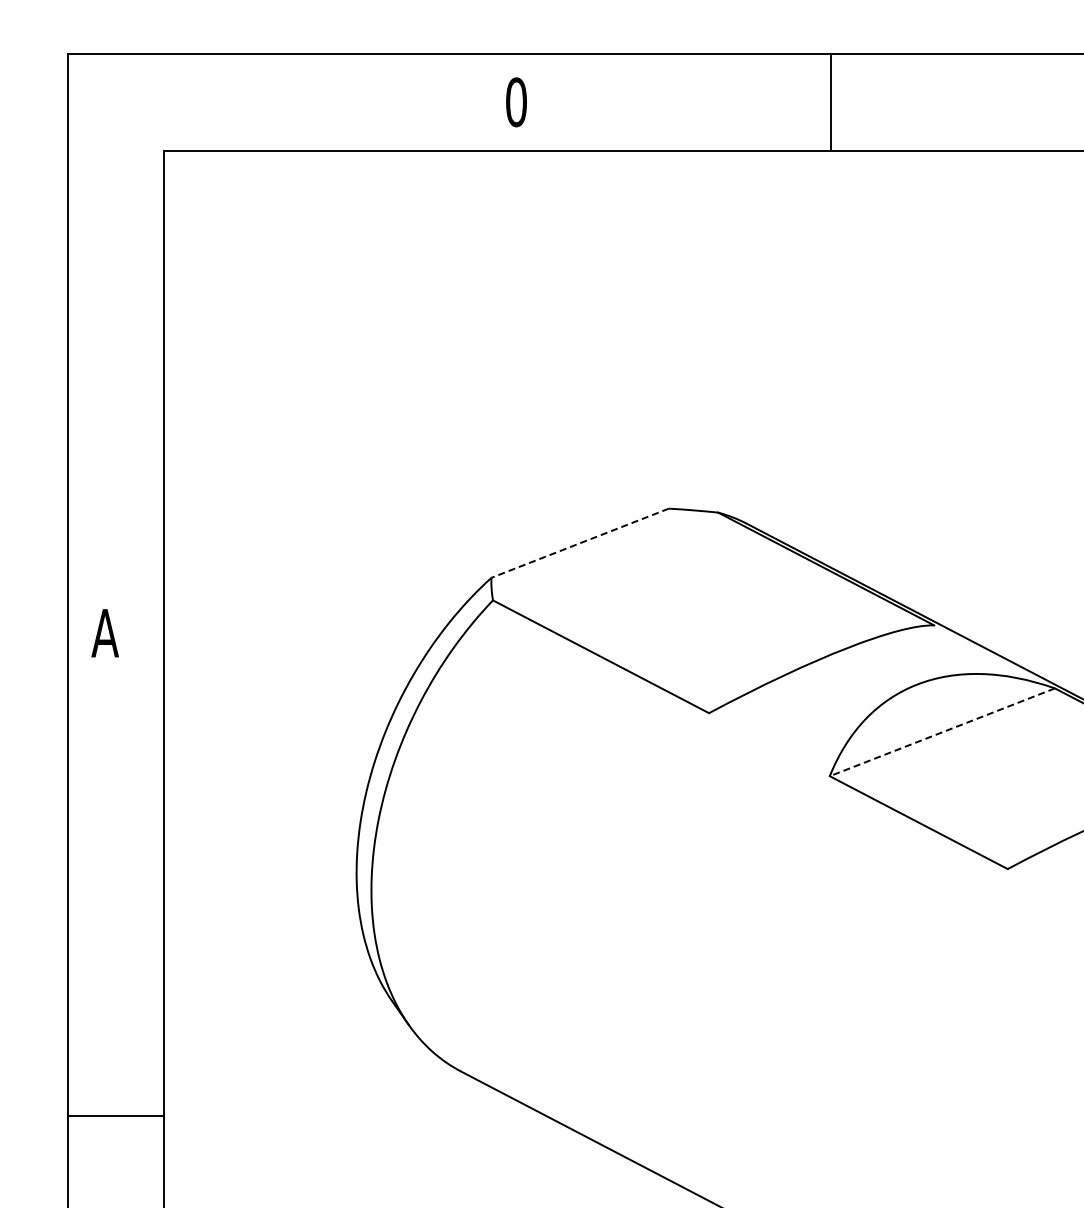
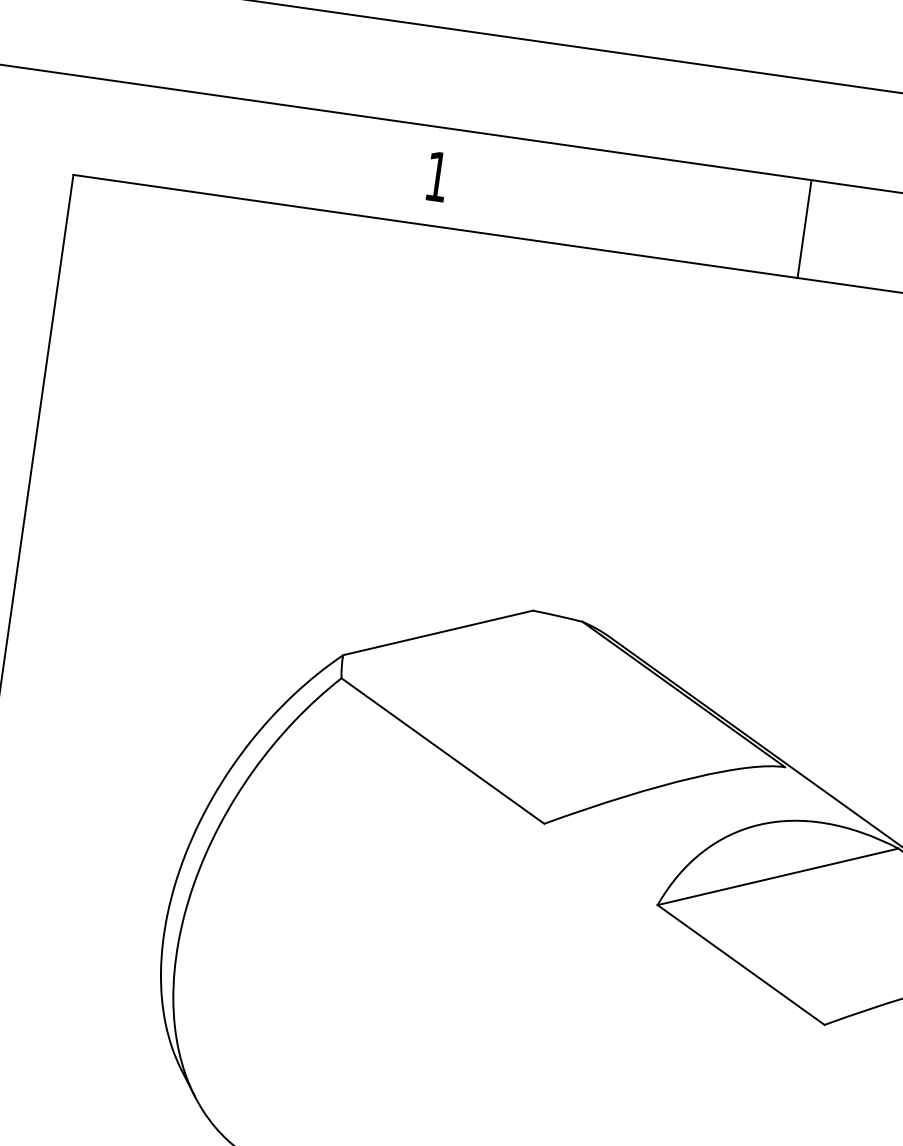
text: (516, 102) -> (437, 176), 0 -> 1
line: (830, 102) -> (804, 229), moved
line: (579, 543) -> (437, 633), dashed -> solid
line: (942, 732) -> (778, 877), dashed -> solid

